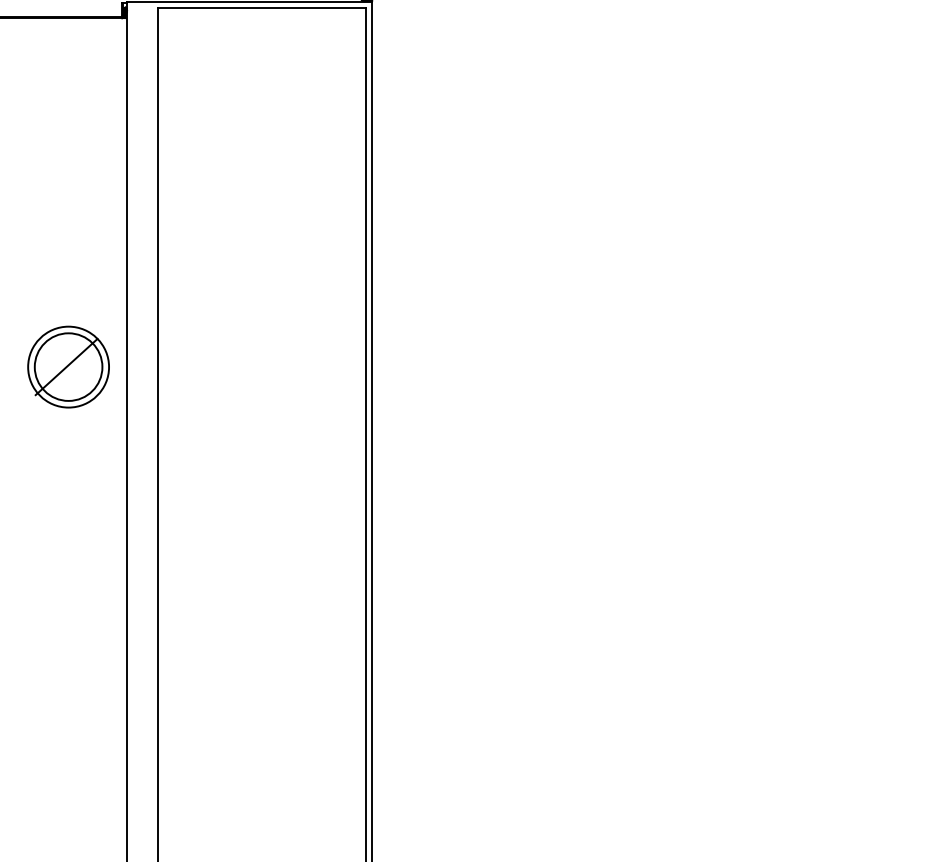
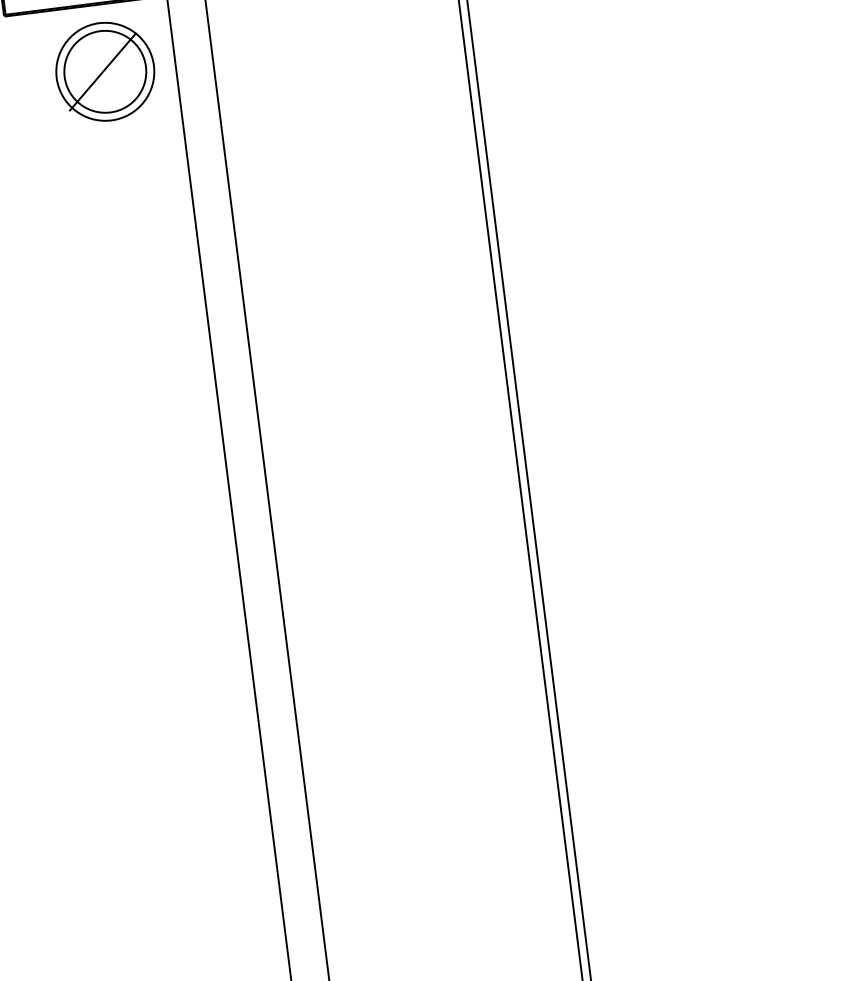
part: (68, 366) -> (105, 71), moved

